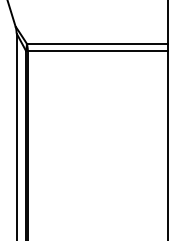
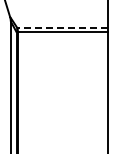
line: (96, 42) -> (61, 27), solid -> dashed

